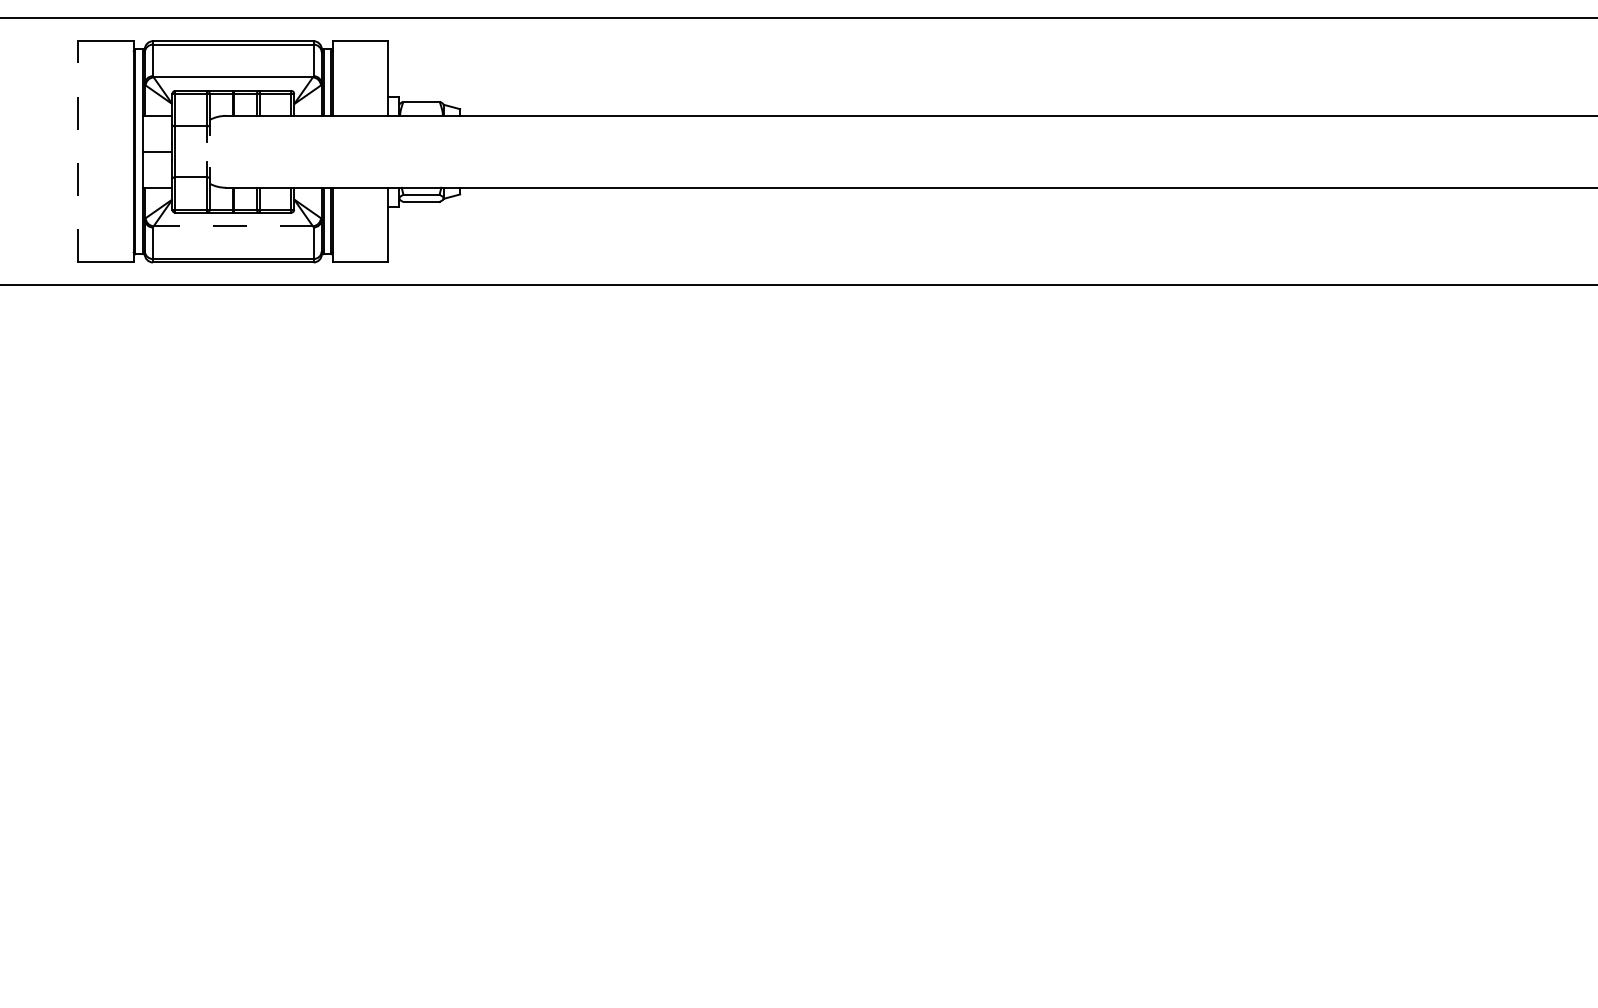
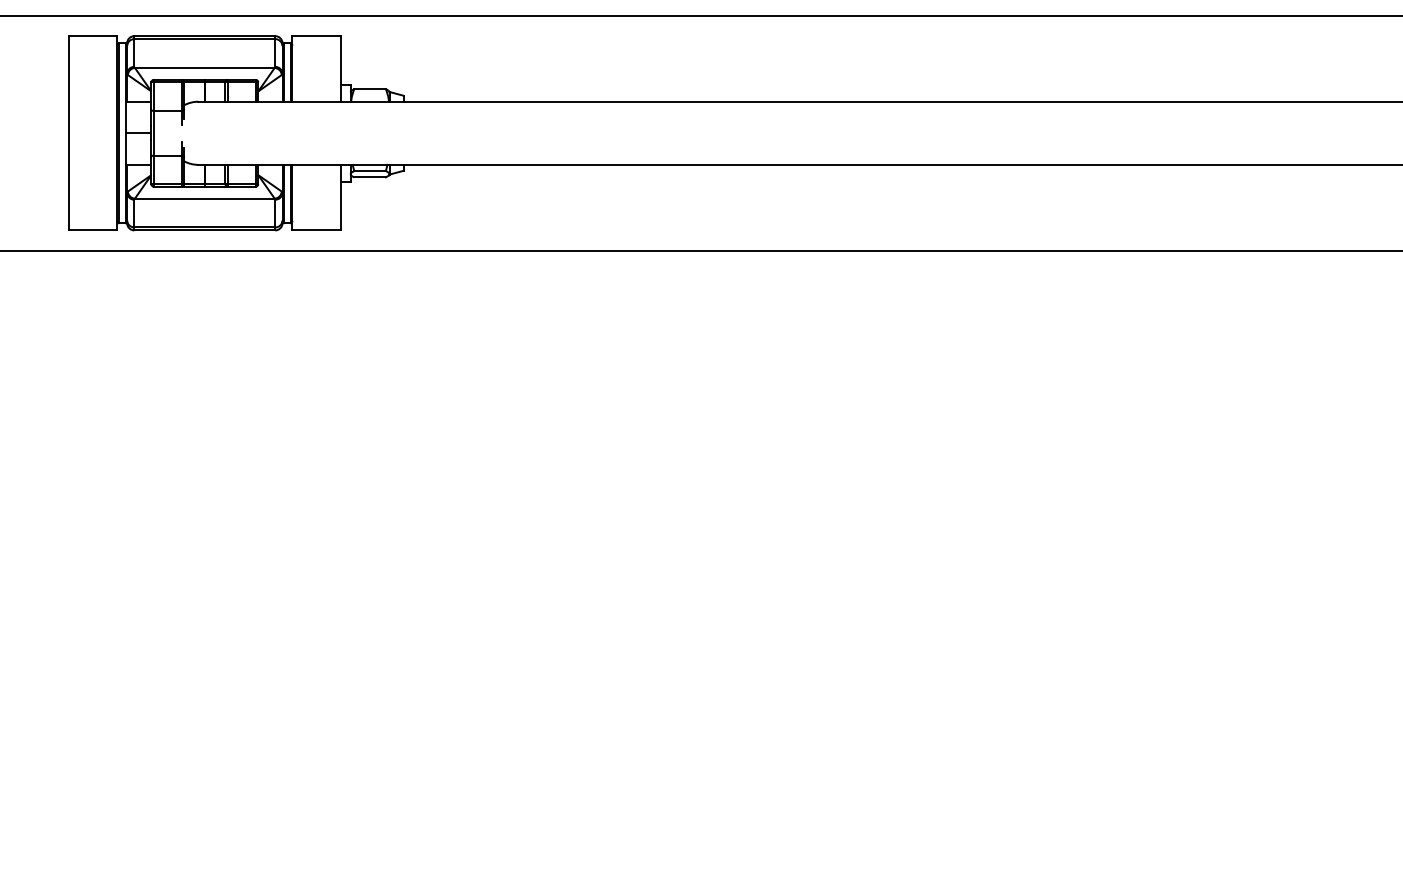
line: (78, 151) -> (68, 133), dashed -> solid
line: (233, 226) -> (204, 198), dashed -> solid

